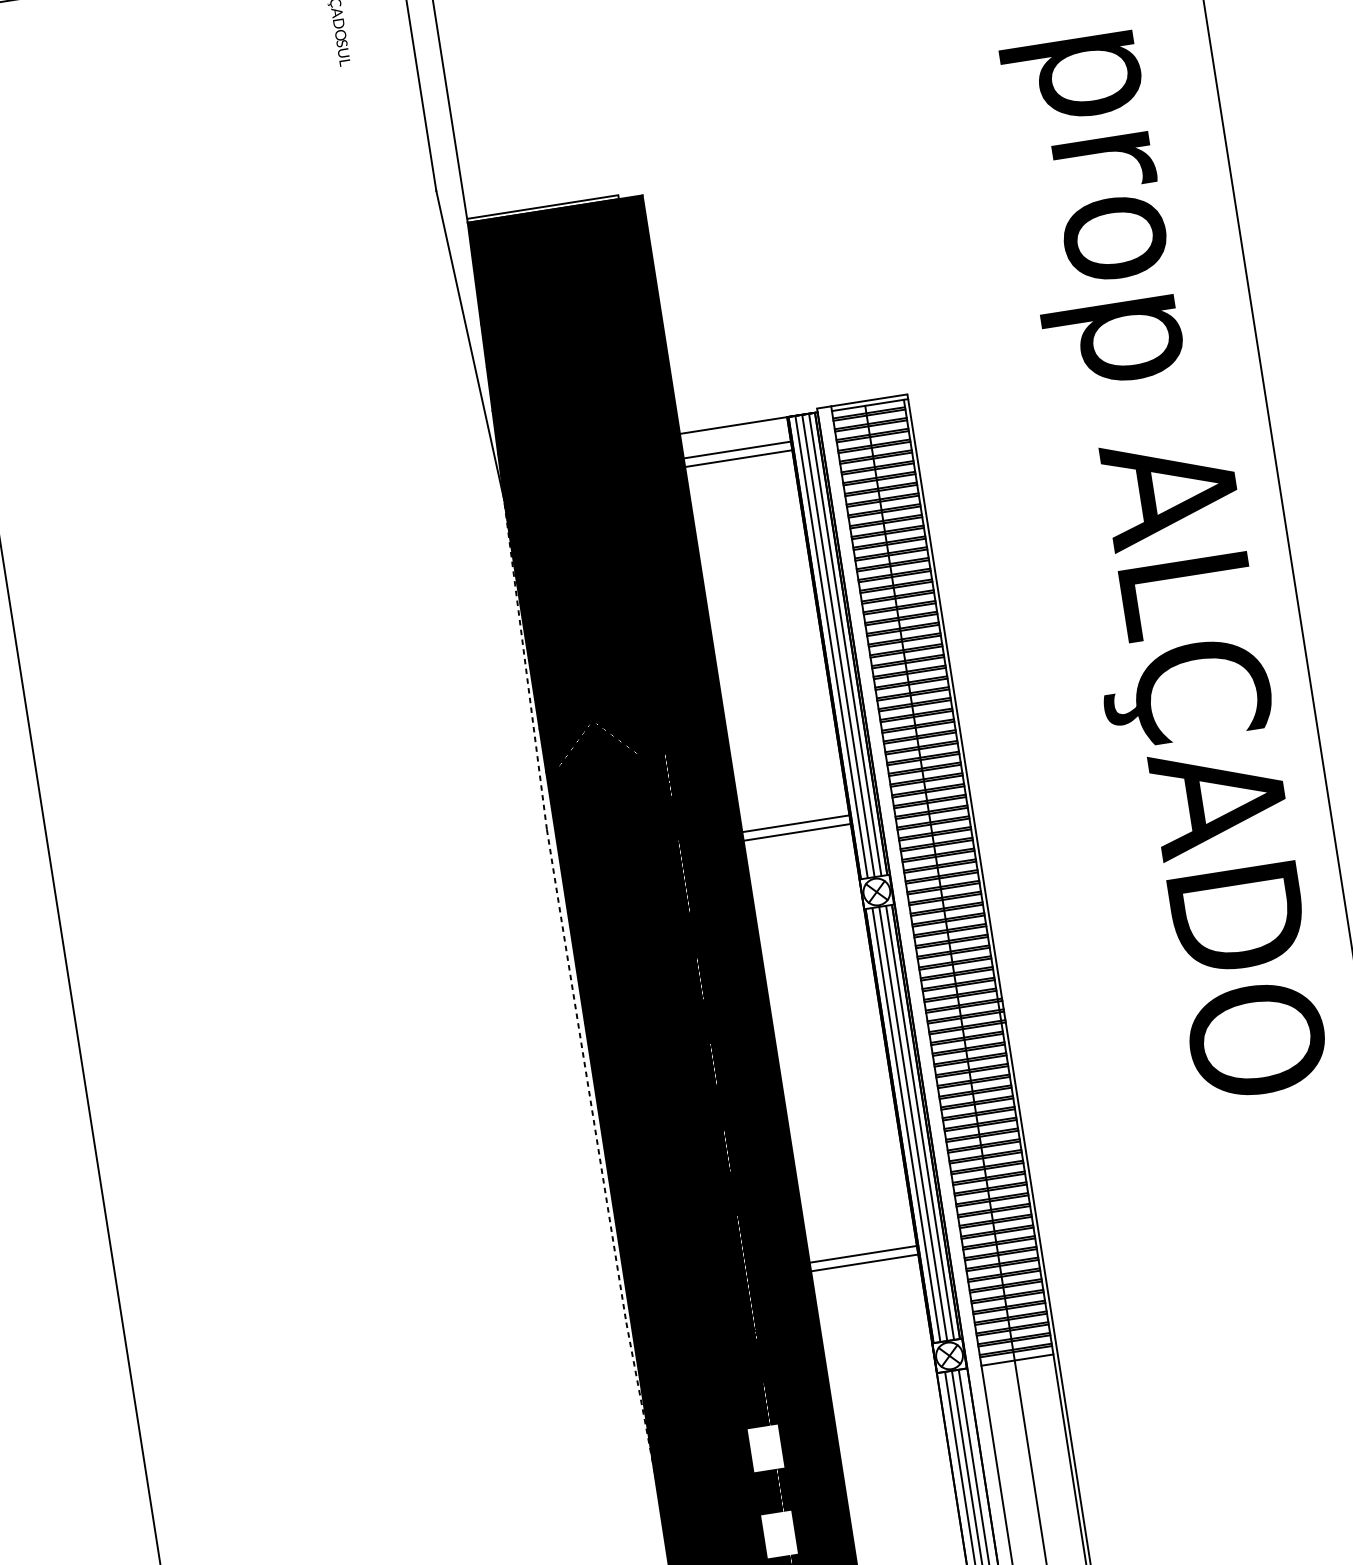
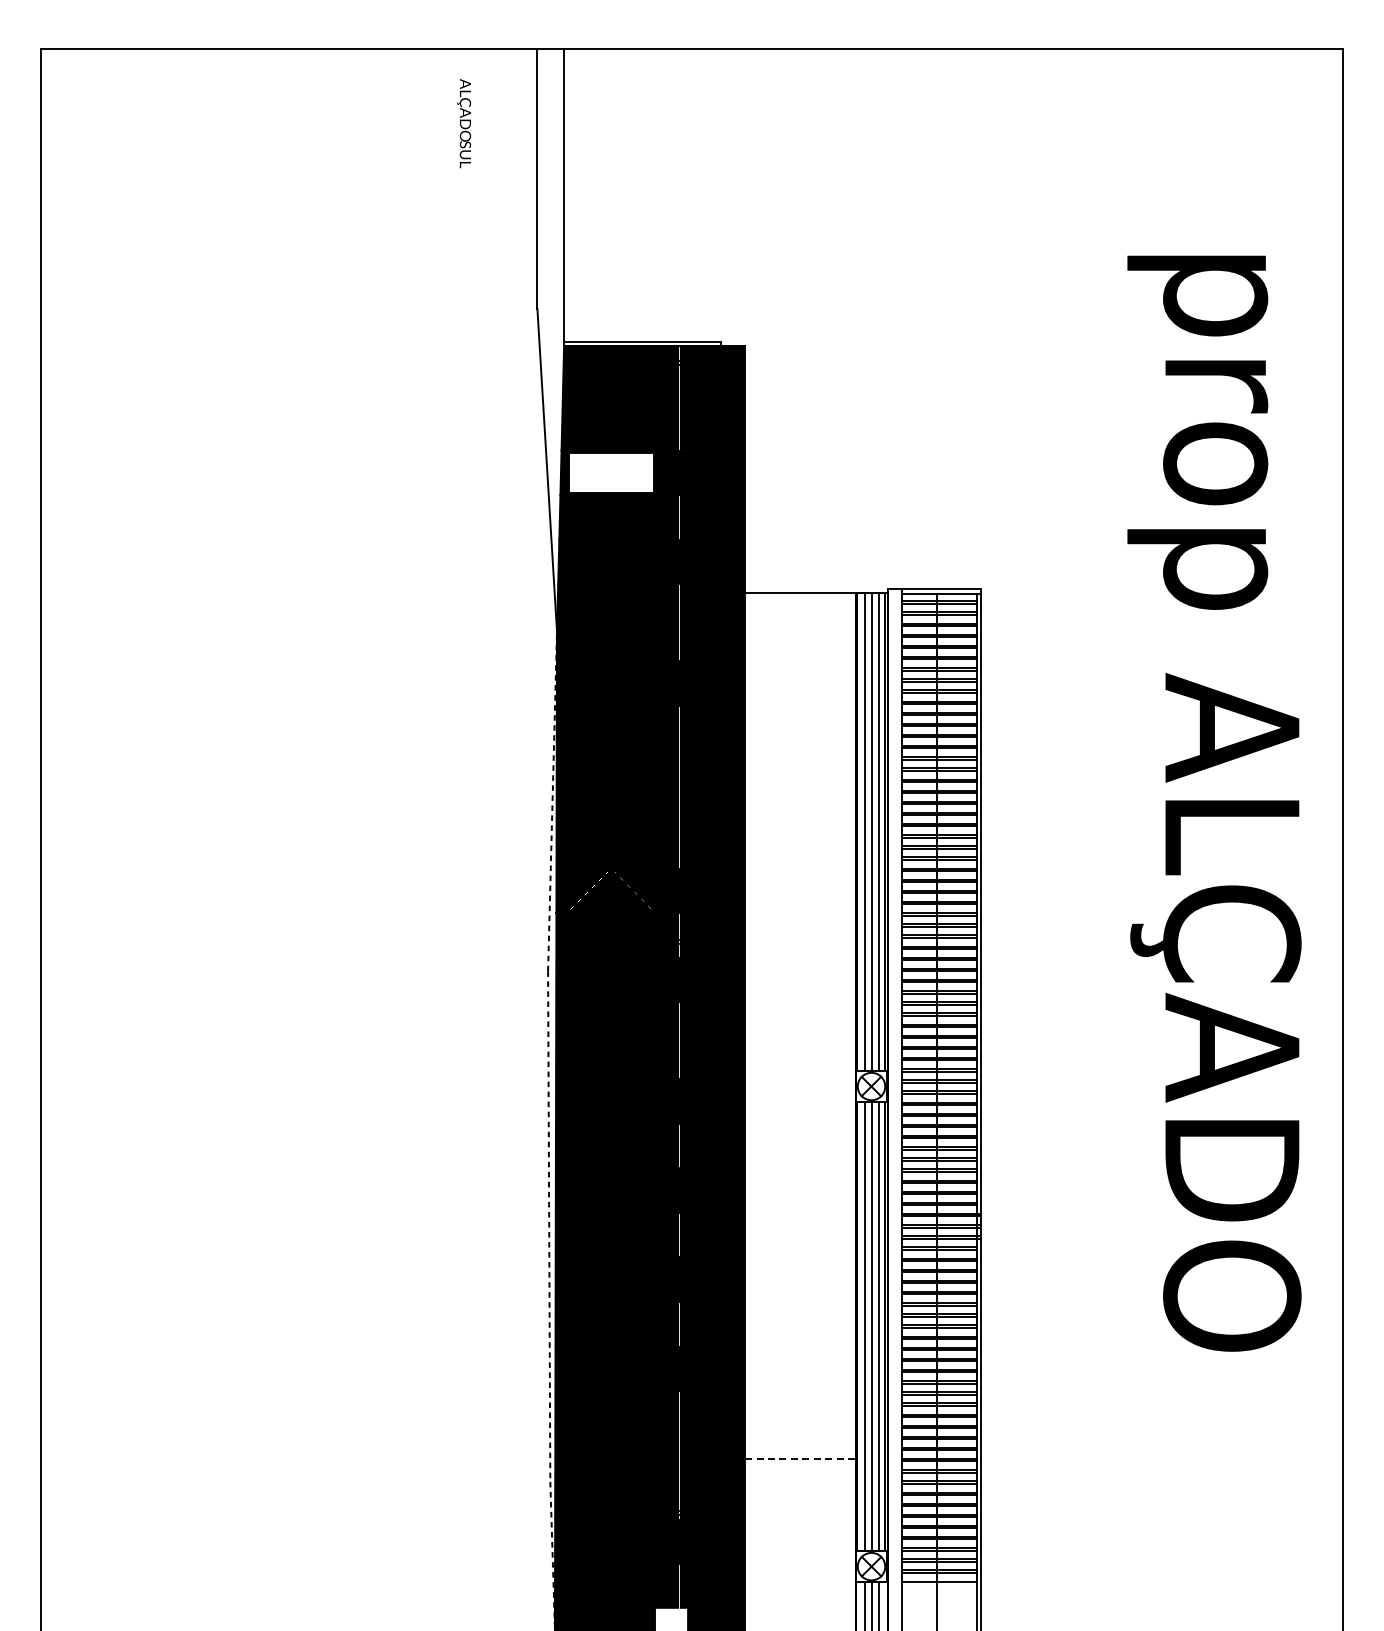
fill: (532, 338) -> (611, 472), removed
line: (737, 449) -> (800, 617), removed
line: (738, 458) -> (800, 626), removed
line: (795, 823) -> (800, 1004), removed
line: (797, 832) -> (800, 1013), removed
line: (863, 1254) -> (800, 1450), removed
line: (865, 1262) -> (801, 1459), solid -> dashed

